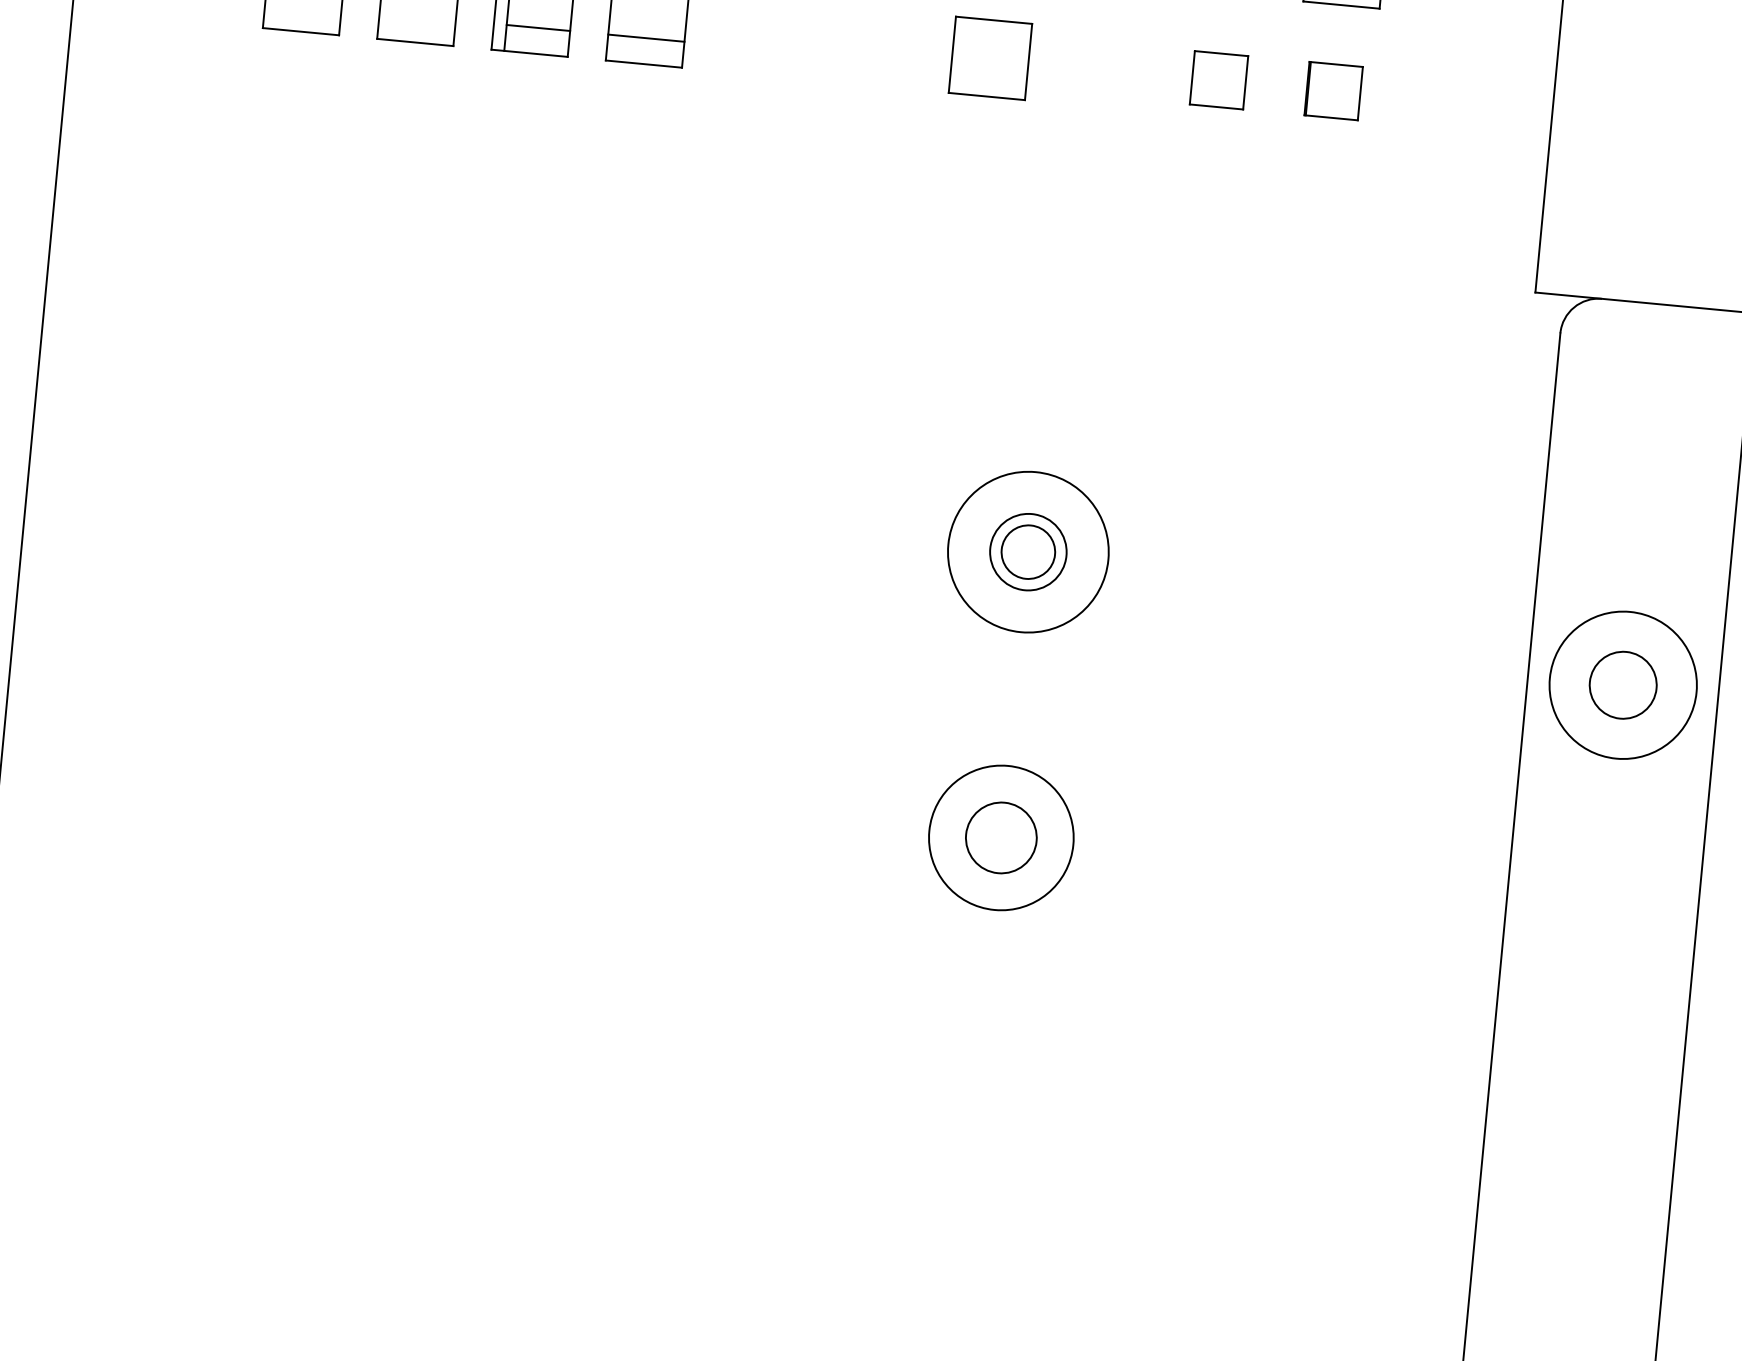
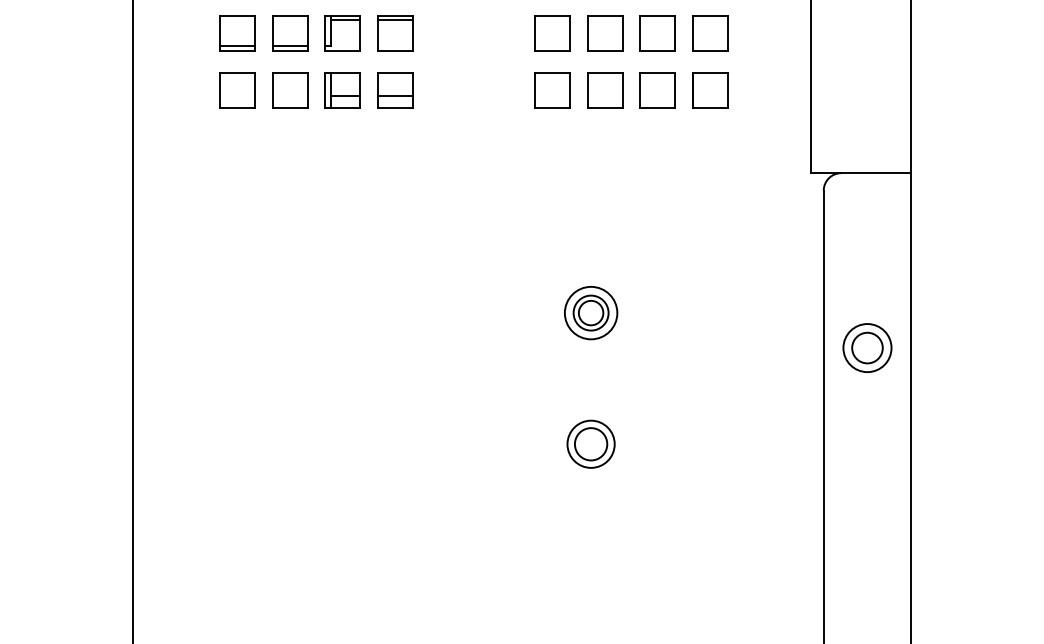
part: (1105, 70) -> (605, 90), added
part: (1218, 80) -> (657, 90), size x1.43
part: (1334, 91) -> (710, 90), size x1.43
circle: (1027, 550) -> (590, 312), size x0.71
circle: (1623, 686) -> (867, 348), size x0.71
circle: (1000, 836) -> (590, 443), size x0.71

